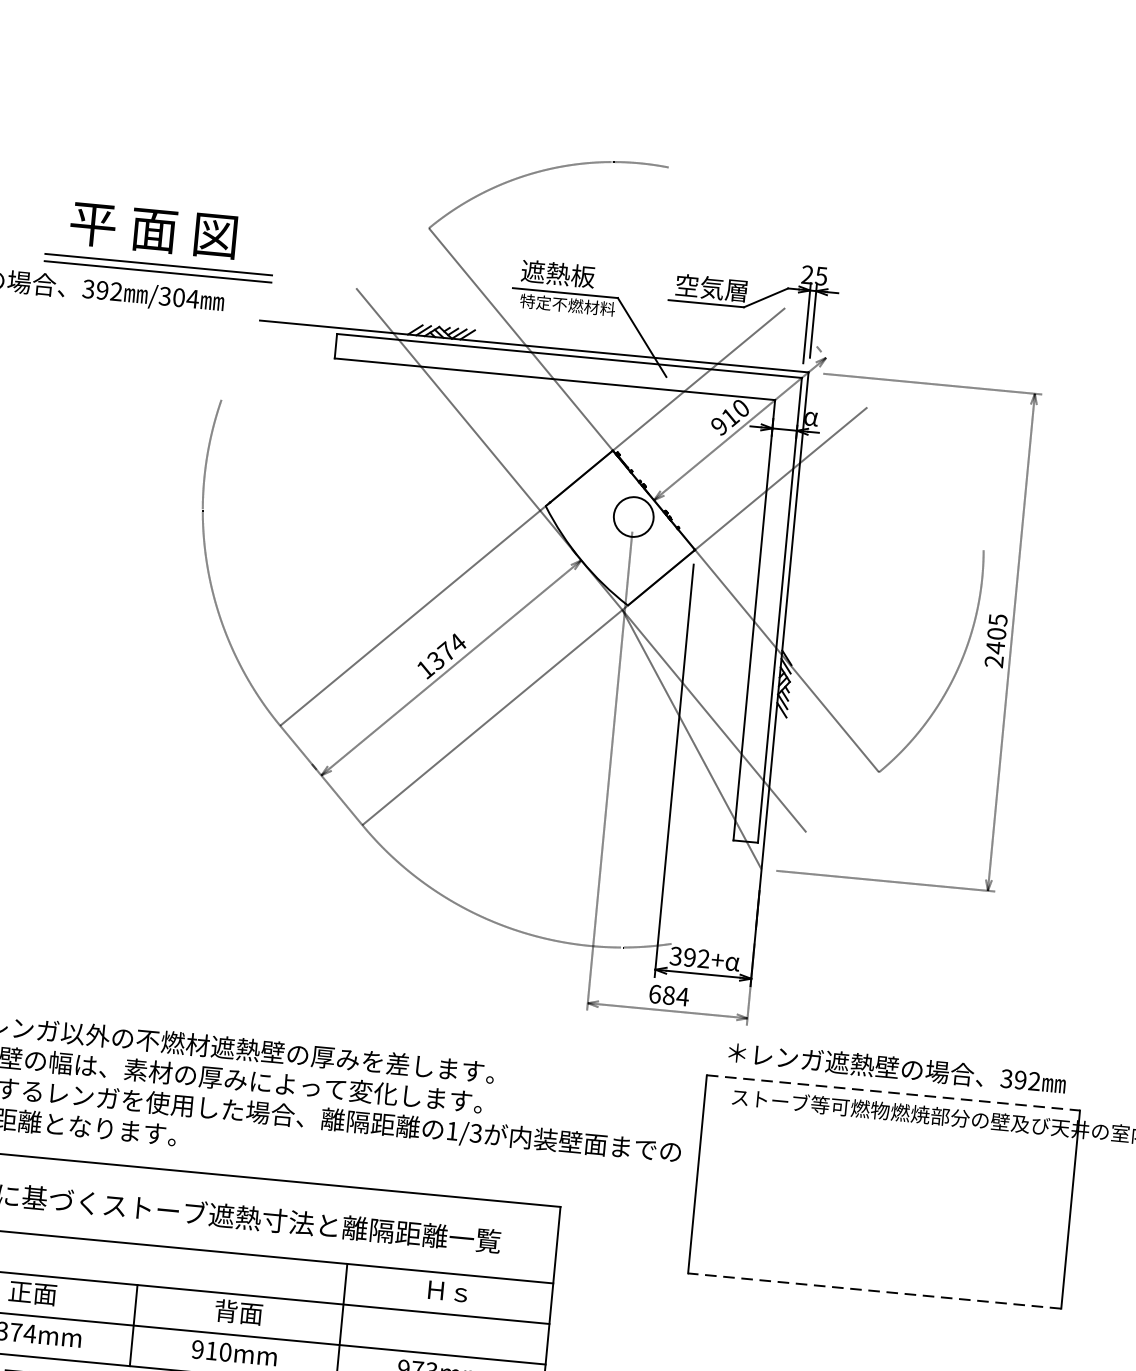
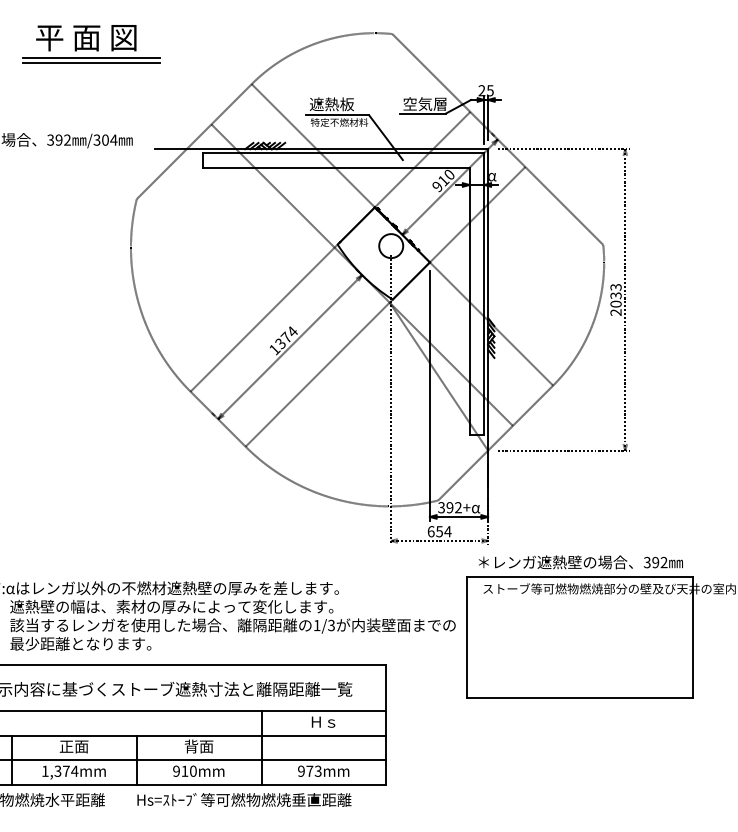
part: (161, 241) -> (91, 44), moved
line: (323, 313) -> (193, 141), added
line: (825, 357) -> (497, 139), added
text: (995, 633) -> (615, 295), 2405 -> 2033
line: (775, 857) -> (495, 442), added
text: (668, 995) -> (439, 531), 684 -> 654
line: (894, 1093) -> (580, 577), dashed -> solid
line: (873, 1290) -> (579, 697), dashed -> solid

